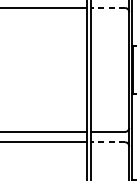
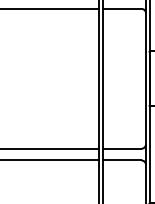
line: (107, 7) -> (121, 8), dashed -> solid
line: (107, 142) -> (121, 160), dashed -> solid

